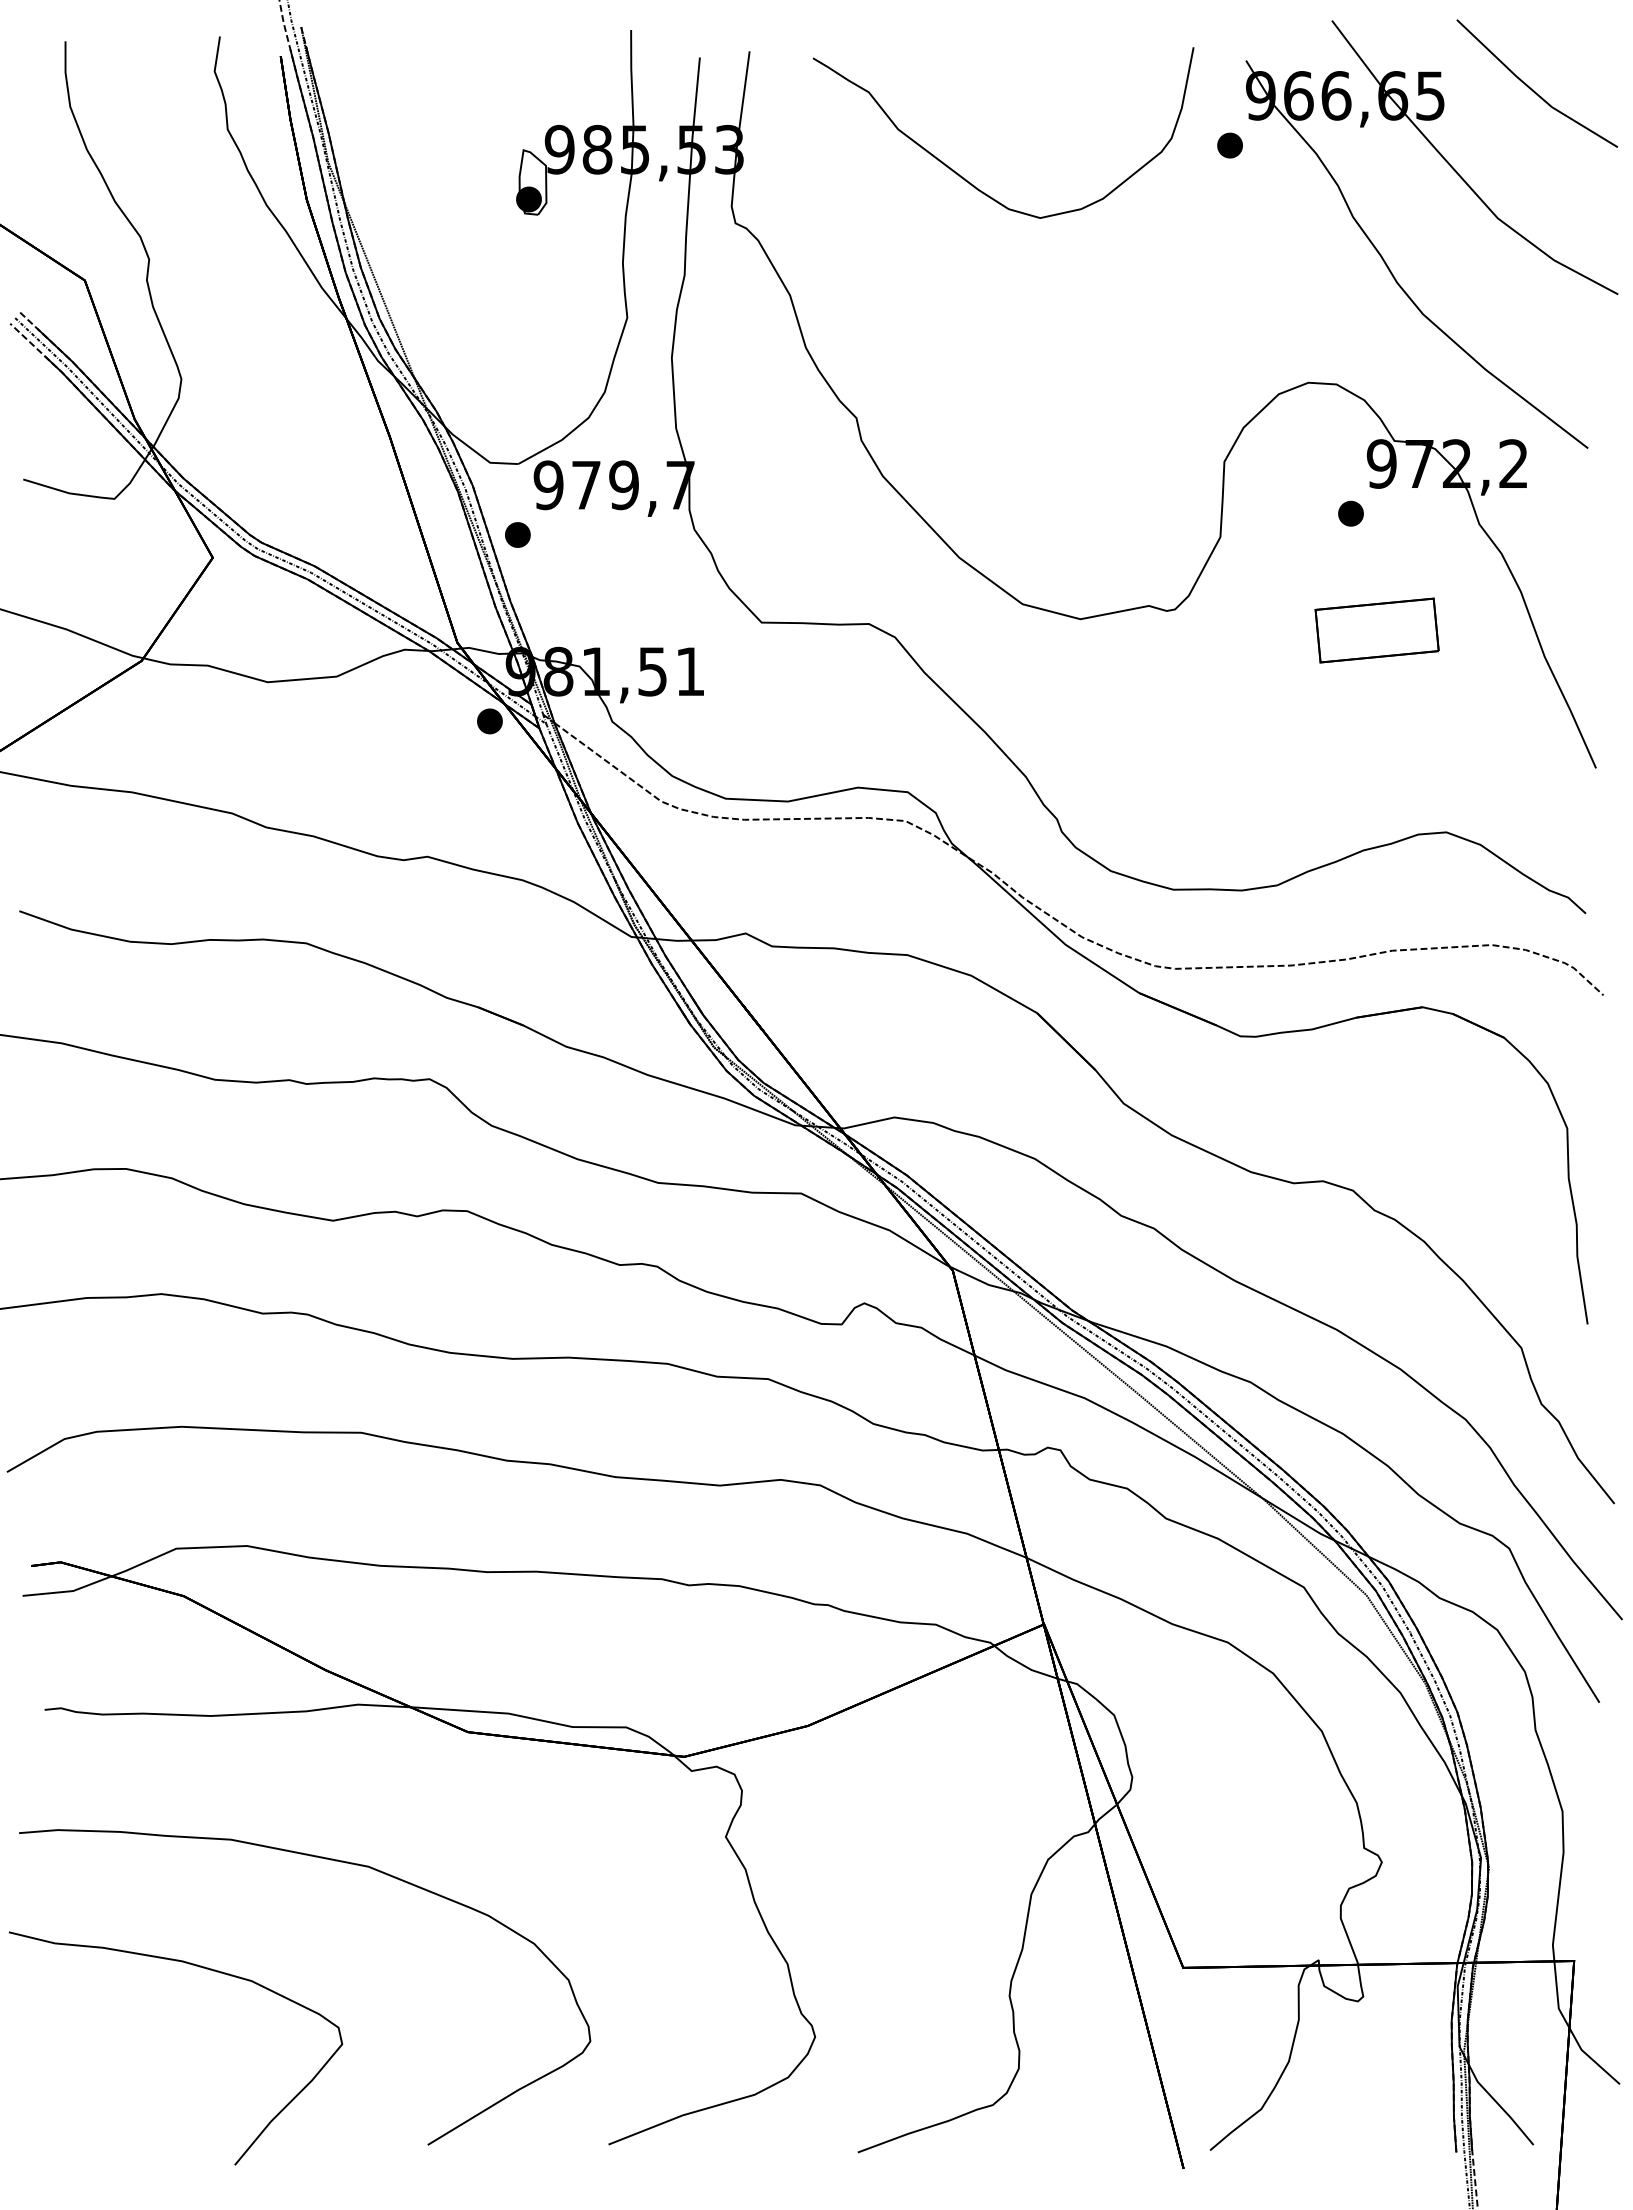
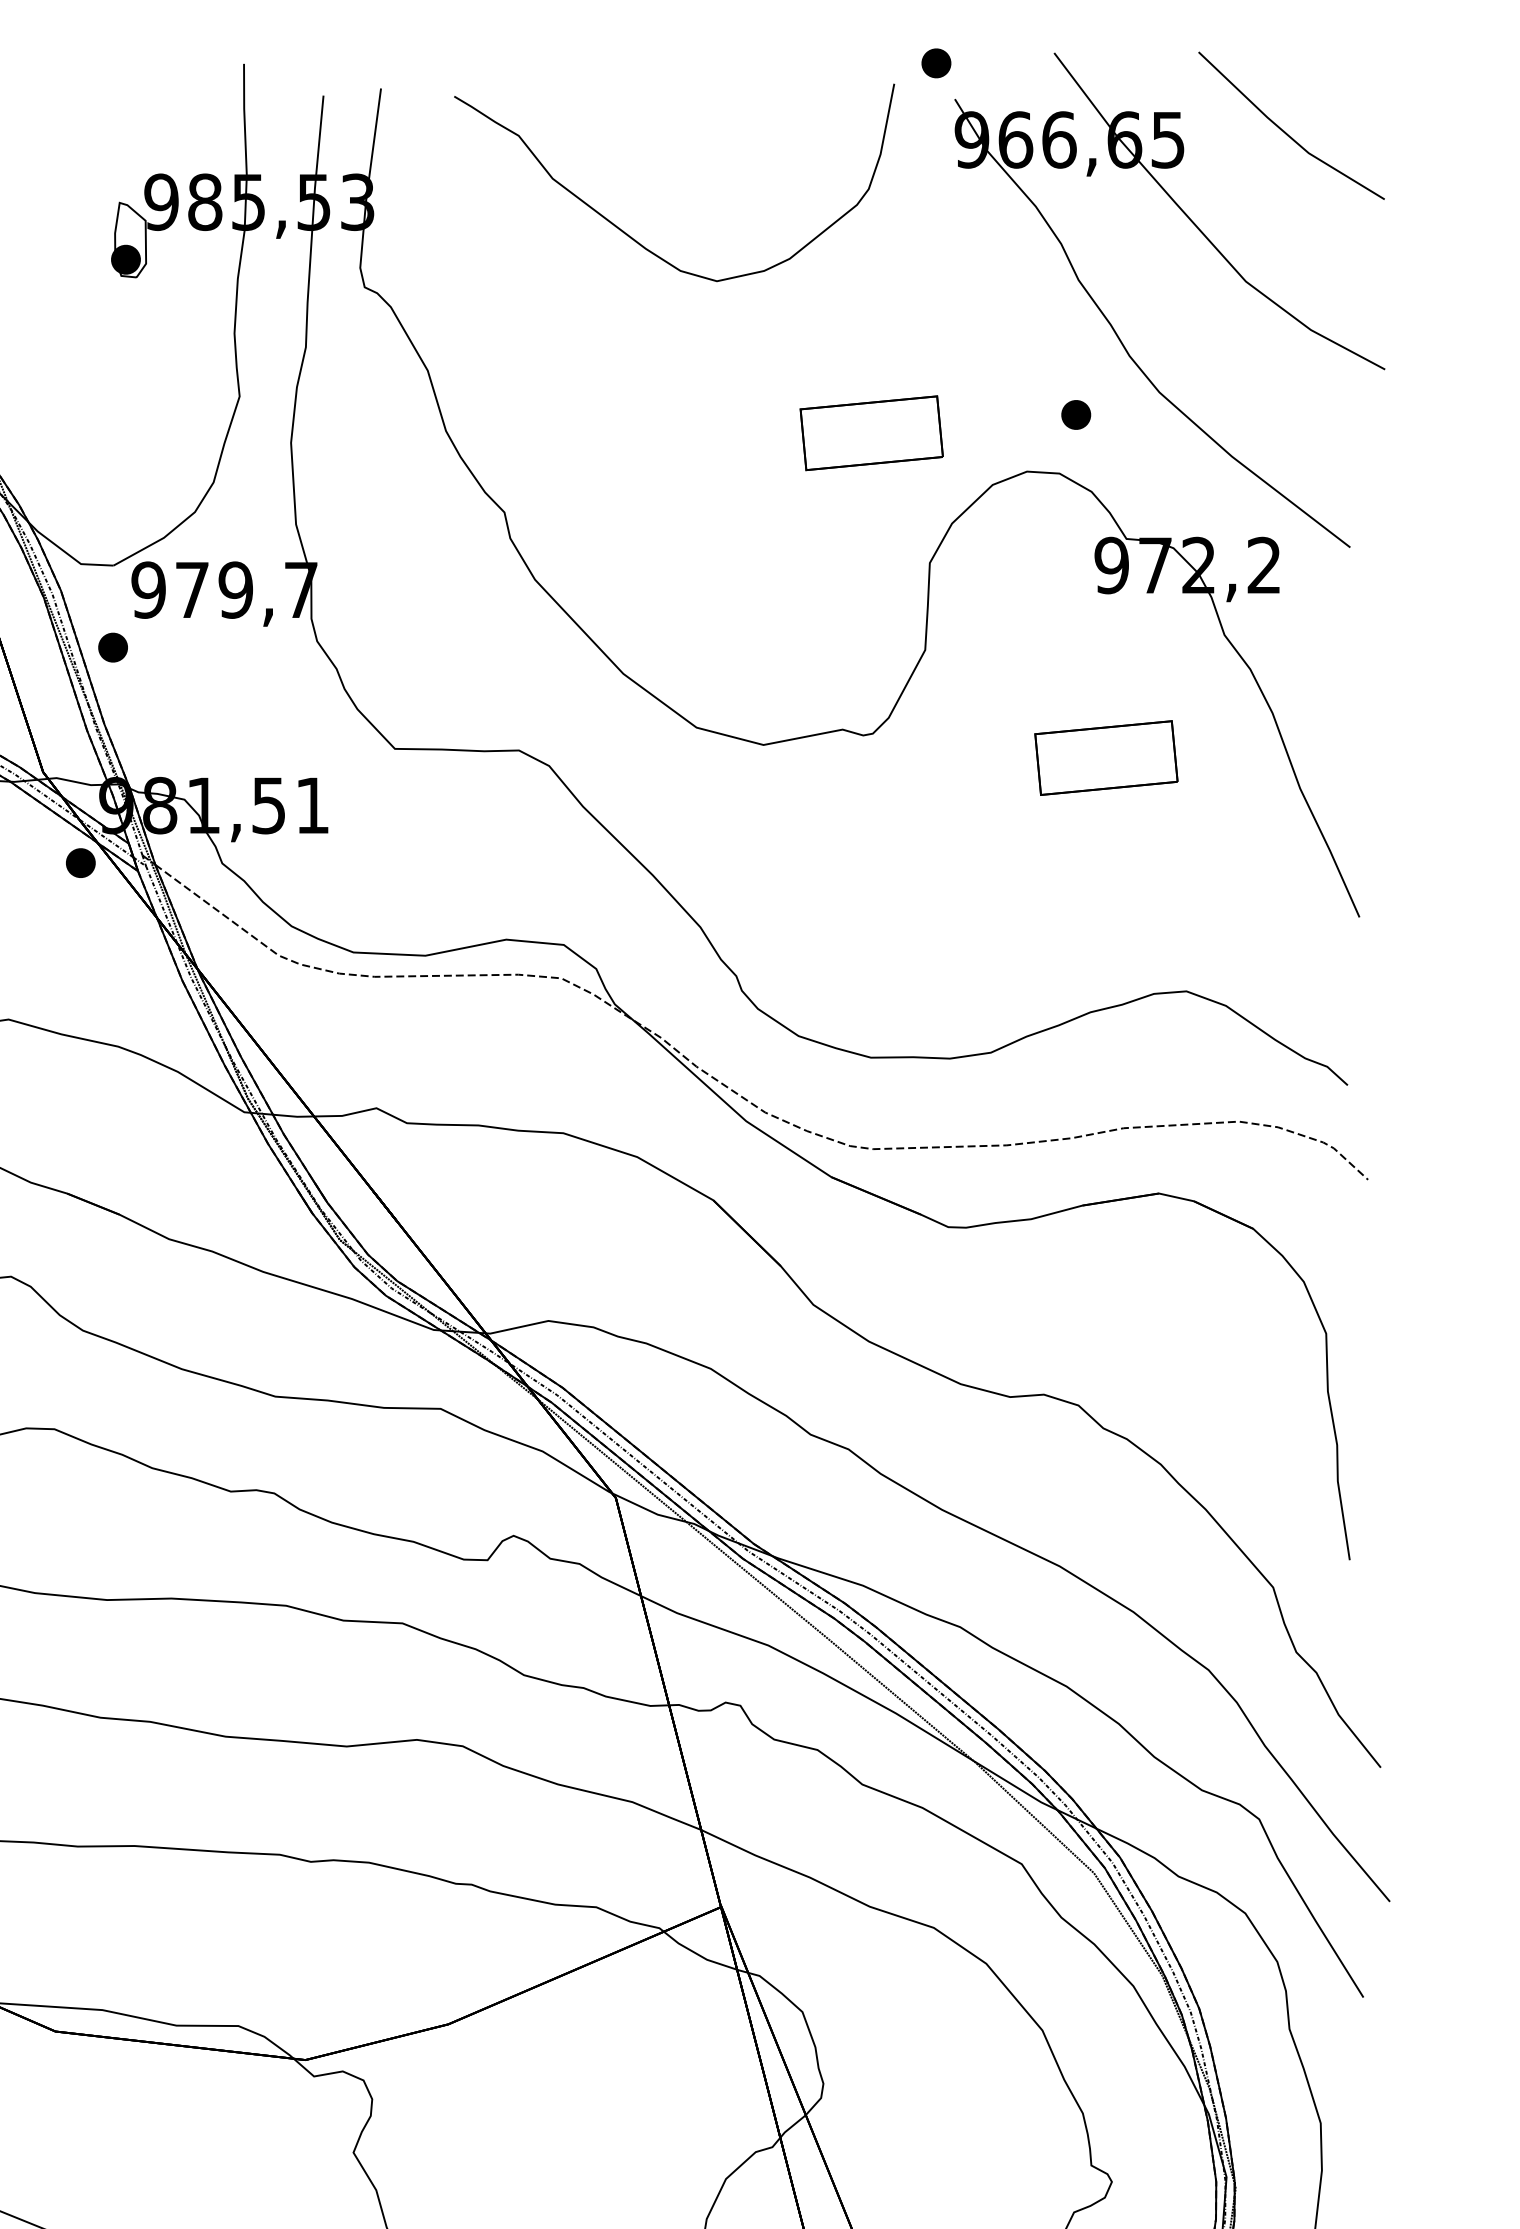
part: (1229, 145) -> (935, 63), moved
part: (1173, 349) -> (871, 433), added
part: (1350, 513) -> (1075, 414), moved

